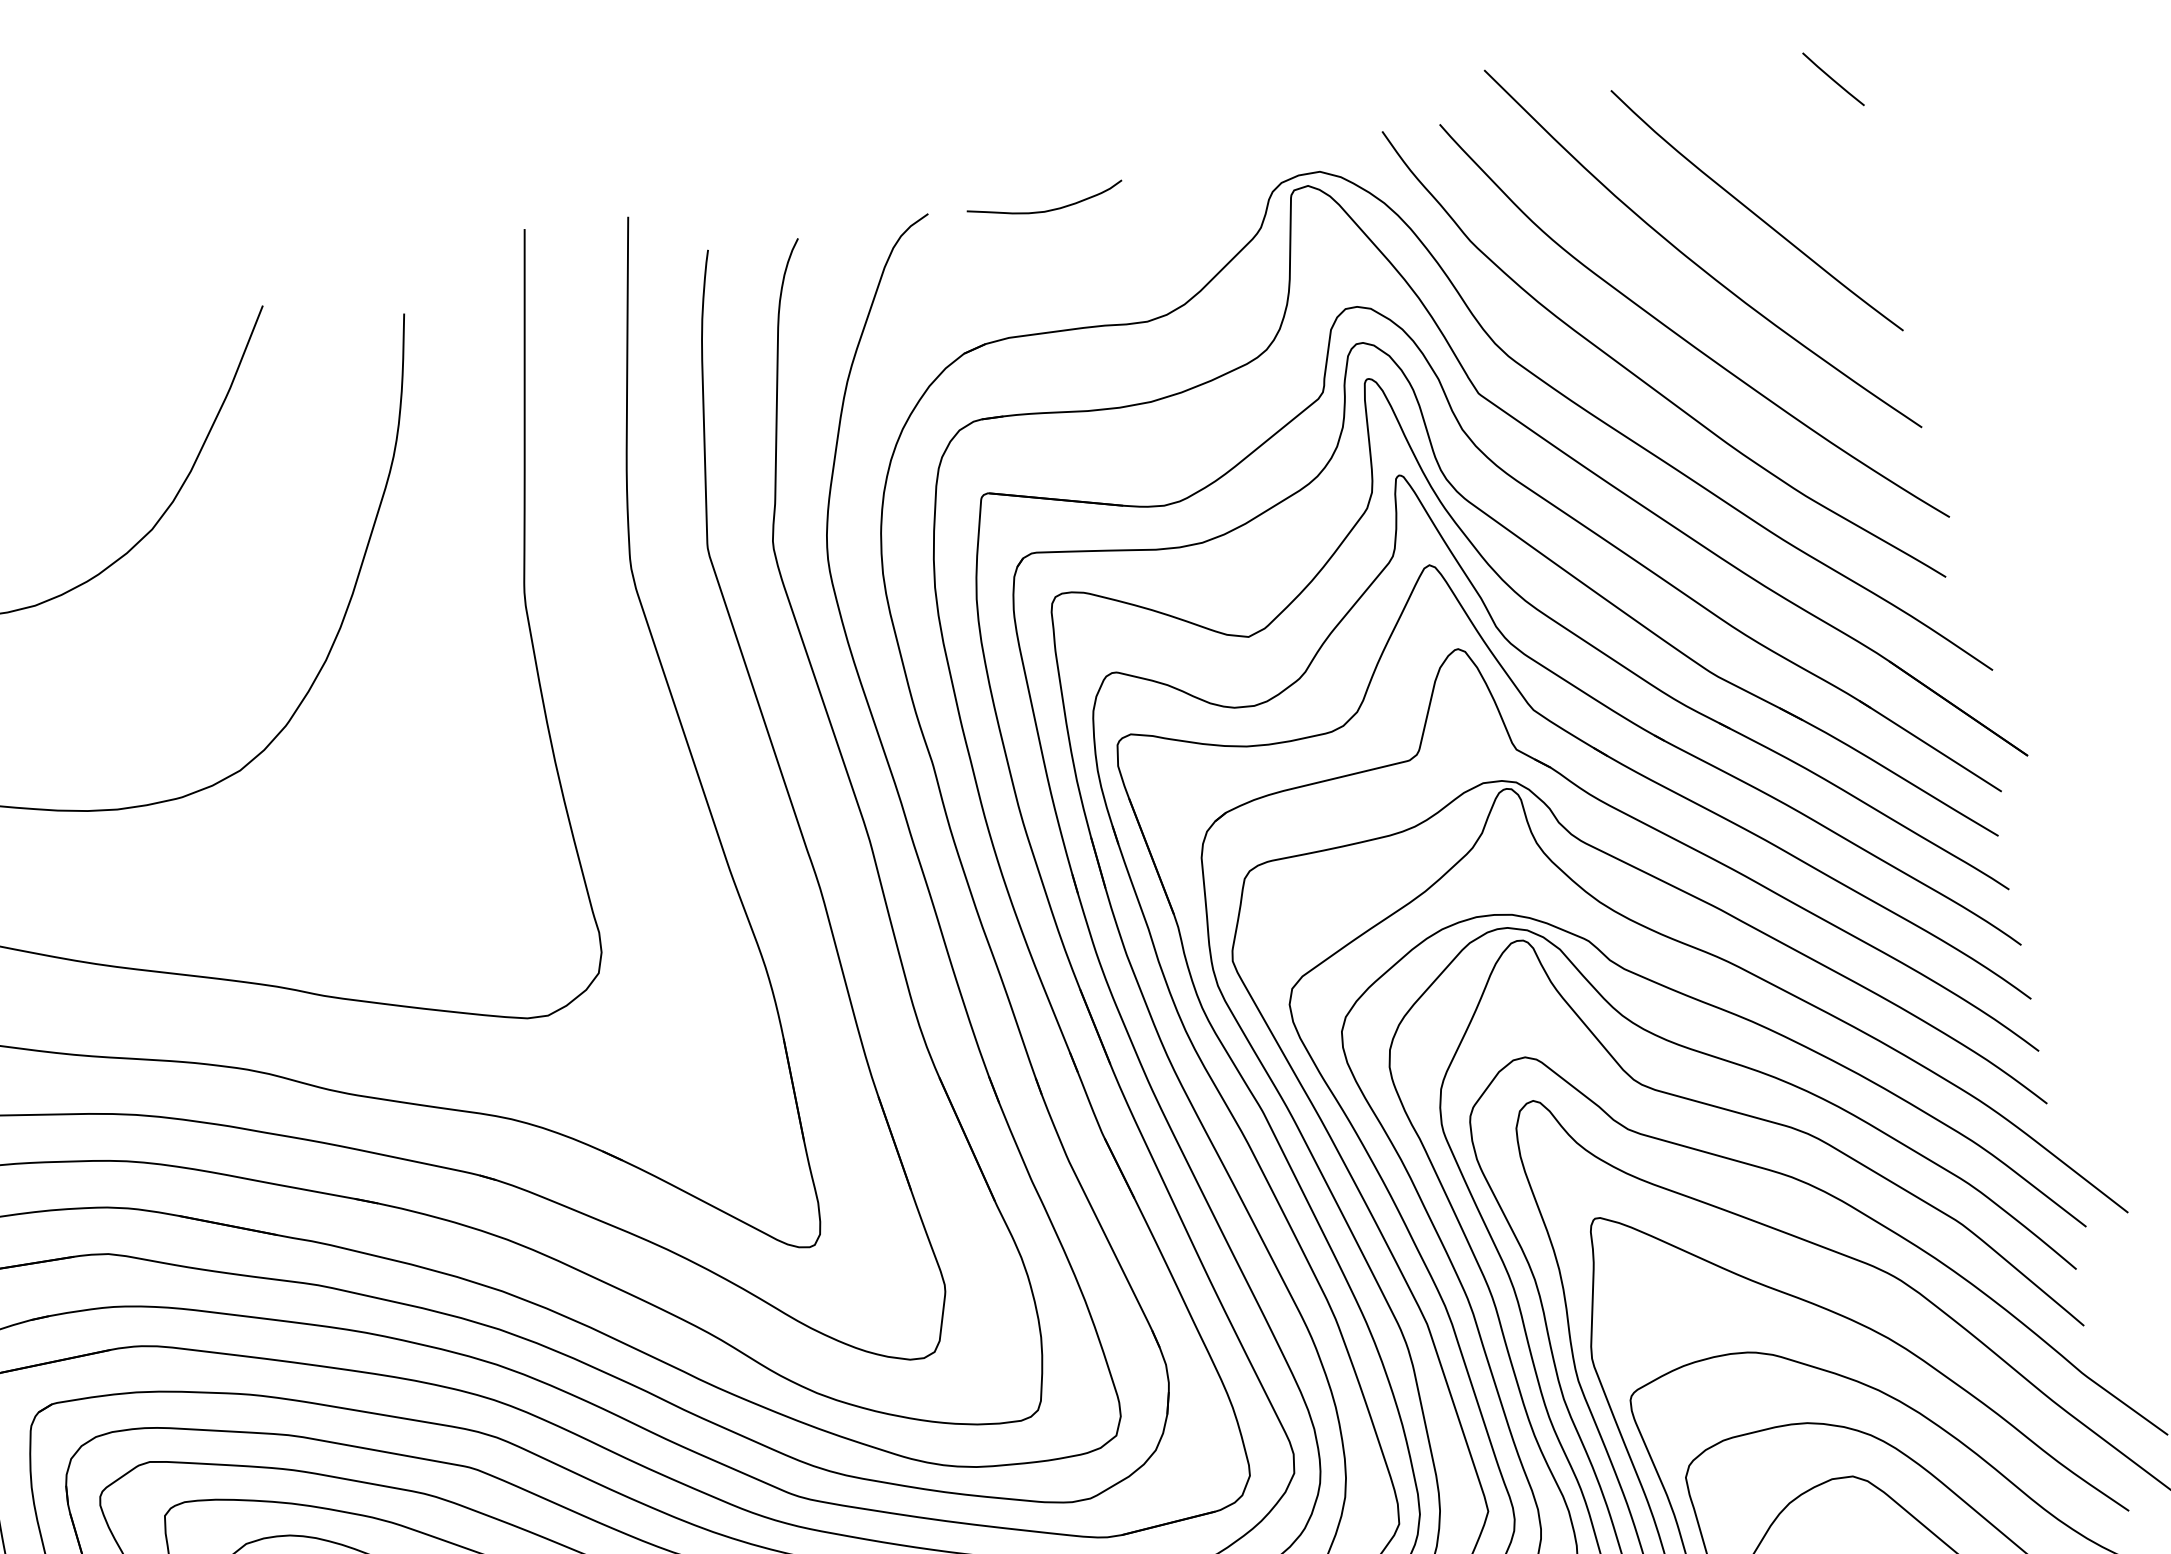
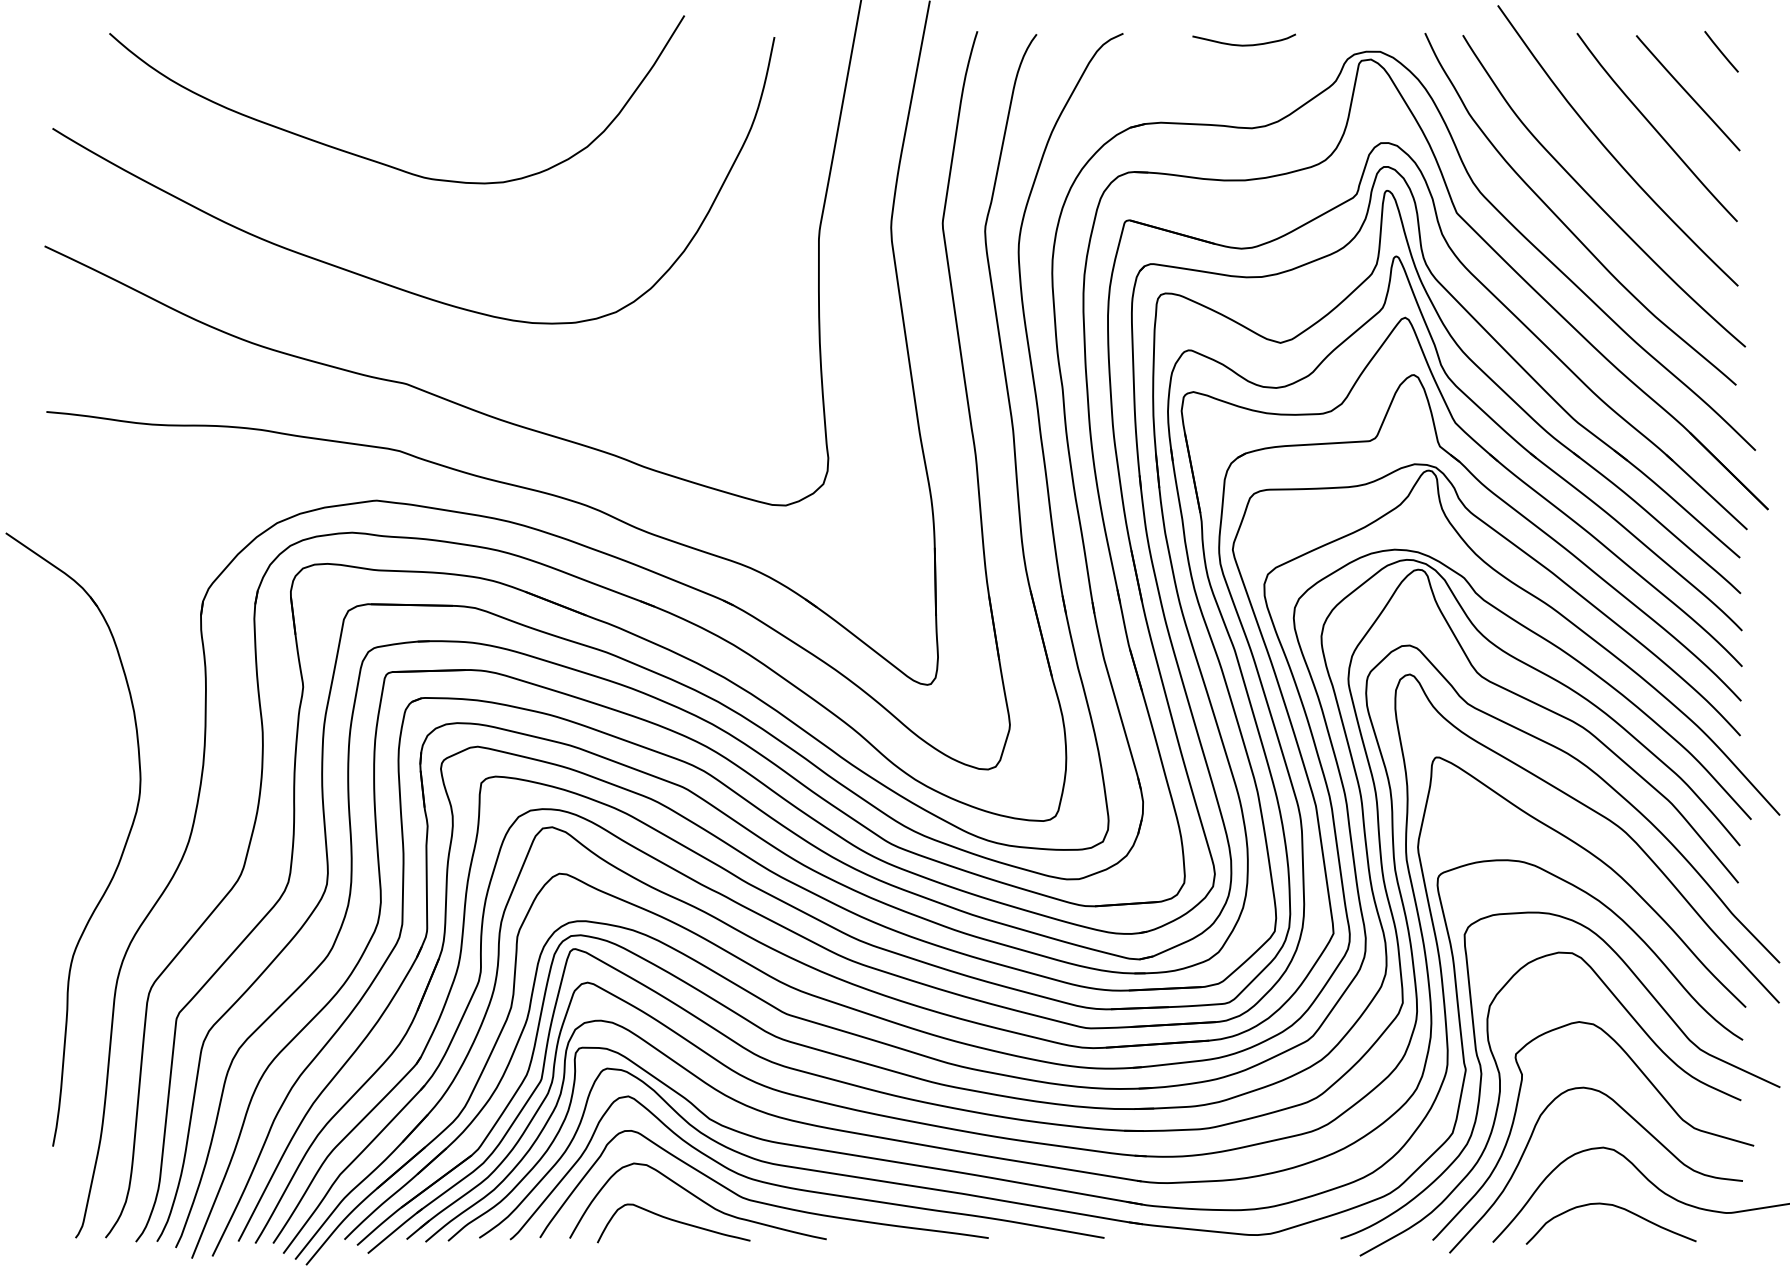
line: (1795, 151) -> (1688, 93), added
curve: (1045, 209) -> (1243, 44), moved

